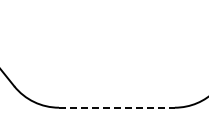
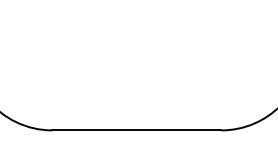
line: (116, 107) -> (136, 130), dashed -> solid

